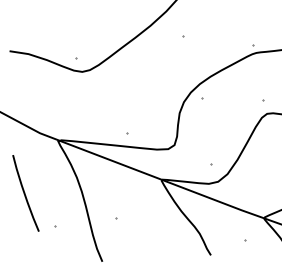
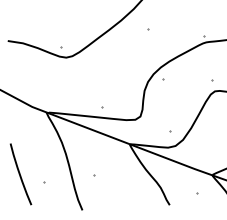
curve: (25, 193) -> (20, 174), moved

